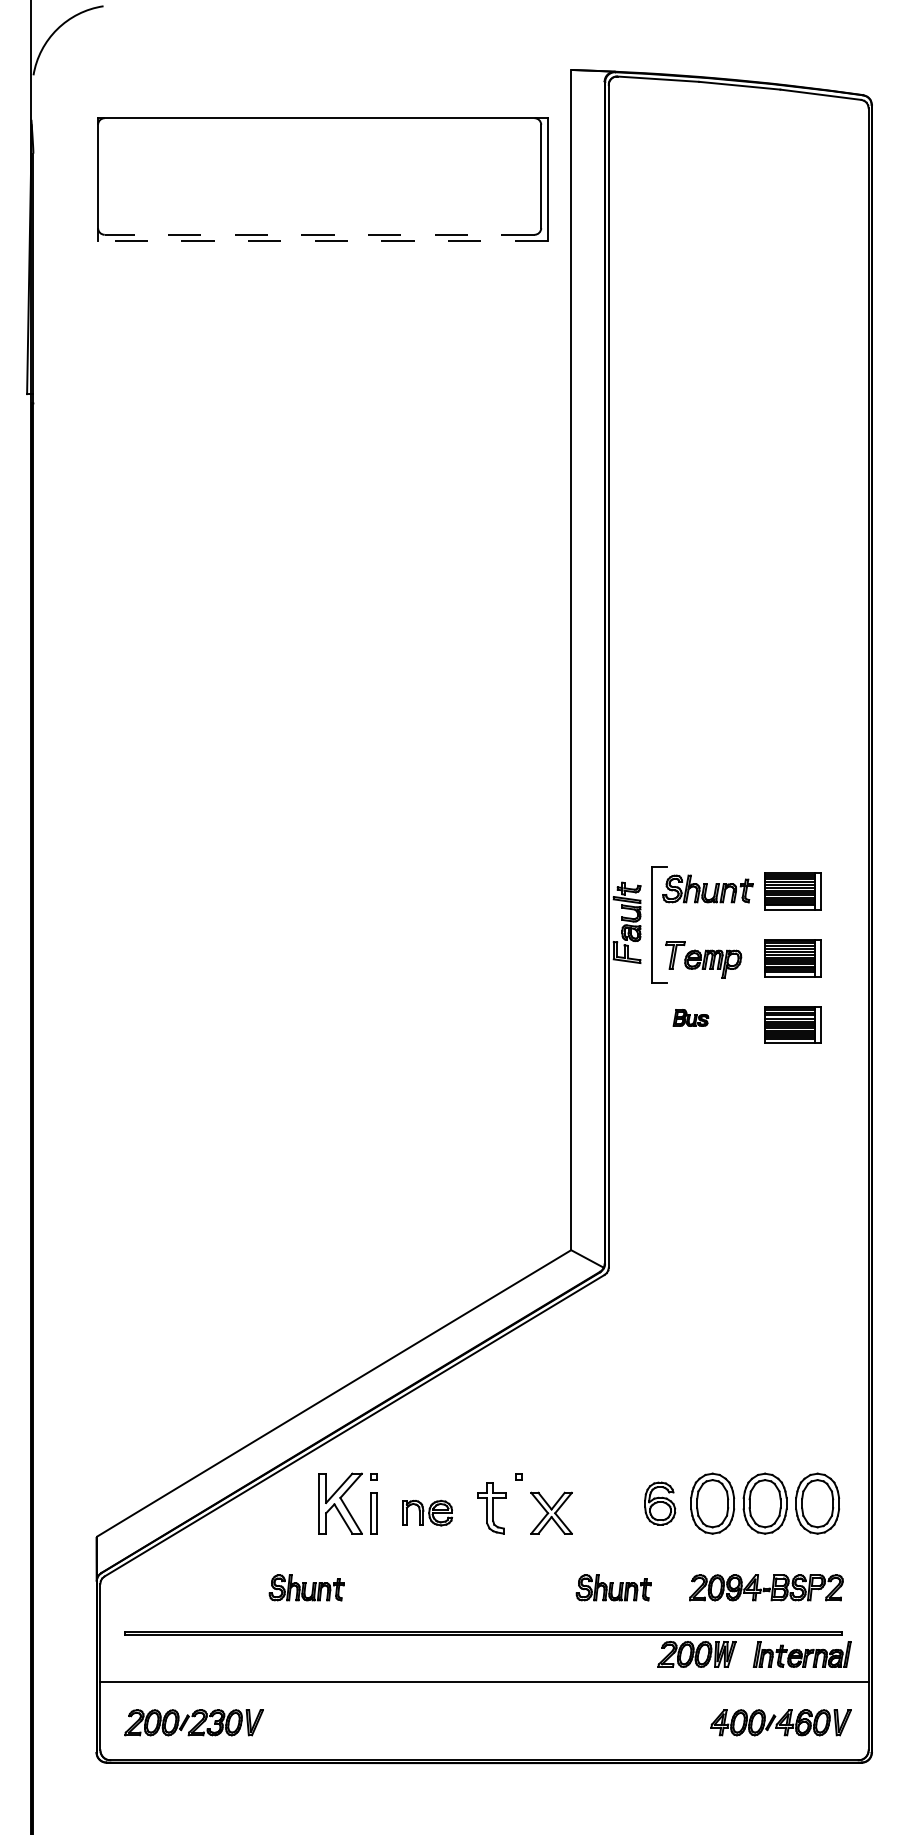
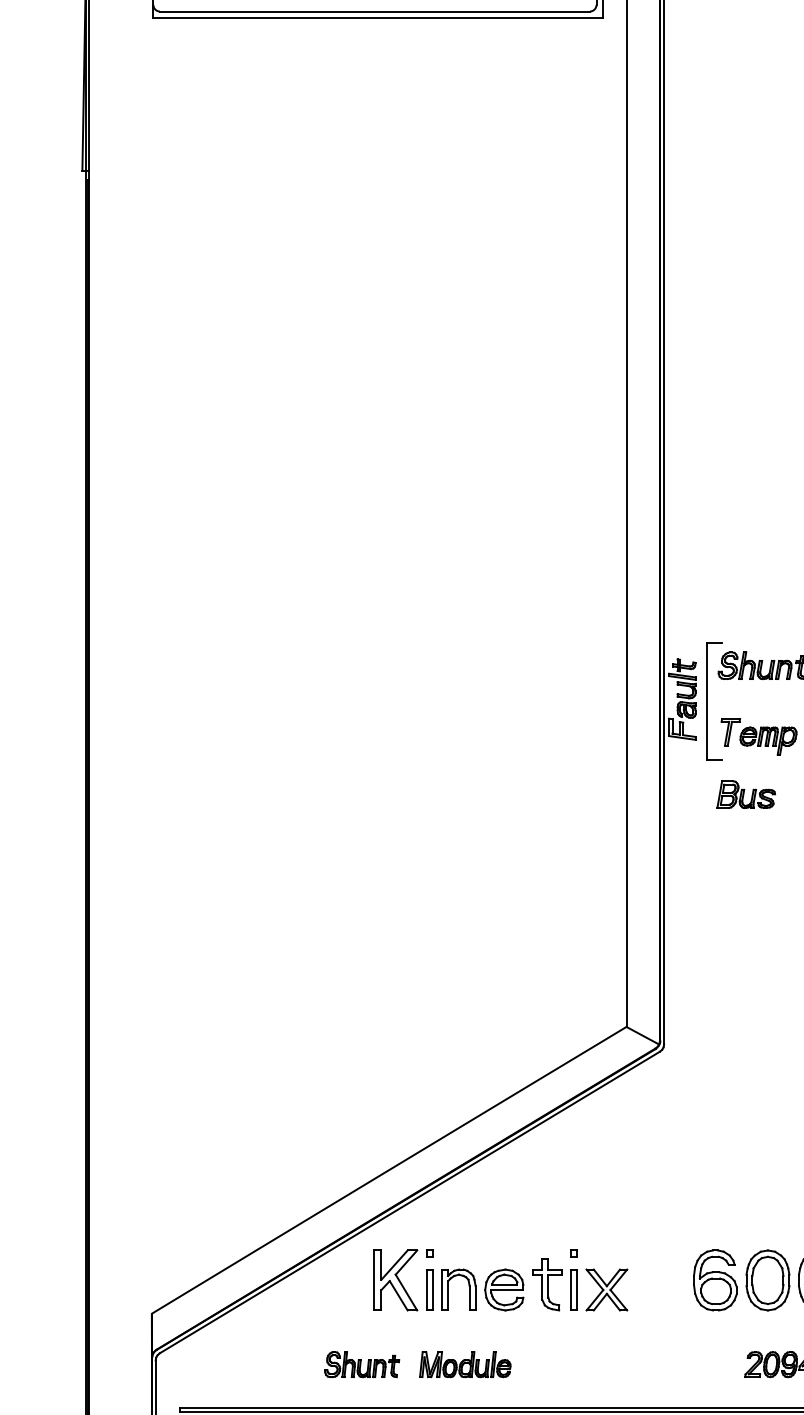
line: (319, 234) -> (374, 11), dashed -> solid
line: (322, 241) -> (377, 18), dashed -> solid
part: (690, 1017) -> (745, 794), size x1.67
part: (659, 1503) -> (714, 1280), size x1.43
part: (427, 1512) -> (482, 1289), size x1.67
part: (518, 1513) -> (573, 1290), added
part: (409, 1587) -> (464, 1364), added
part: (613, 1587) -> (668, 1364), removed

